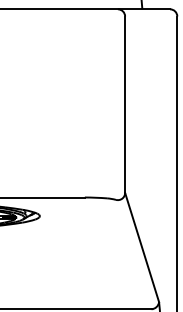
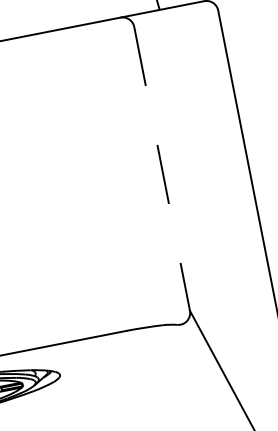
line: (125, 105) -> (162, 170), solid -> dashed

